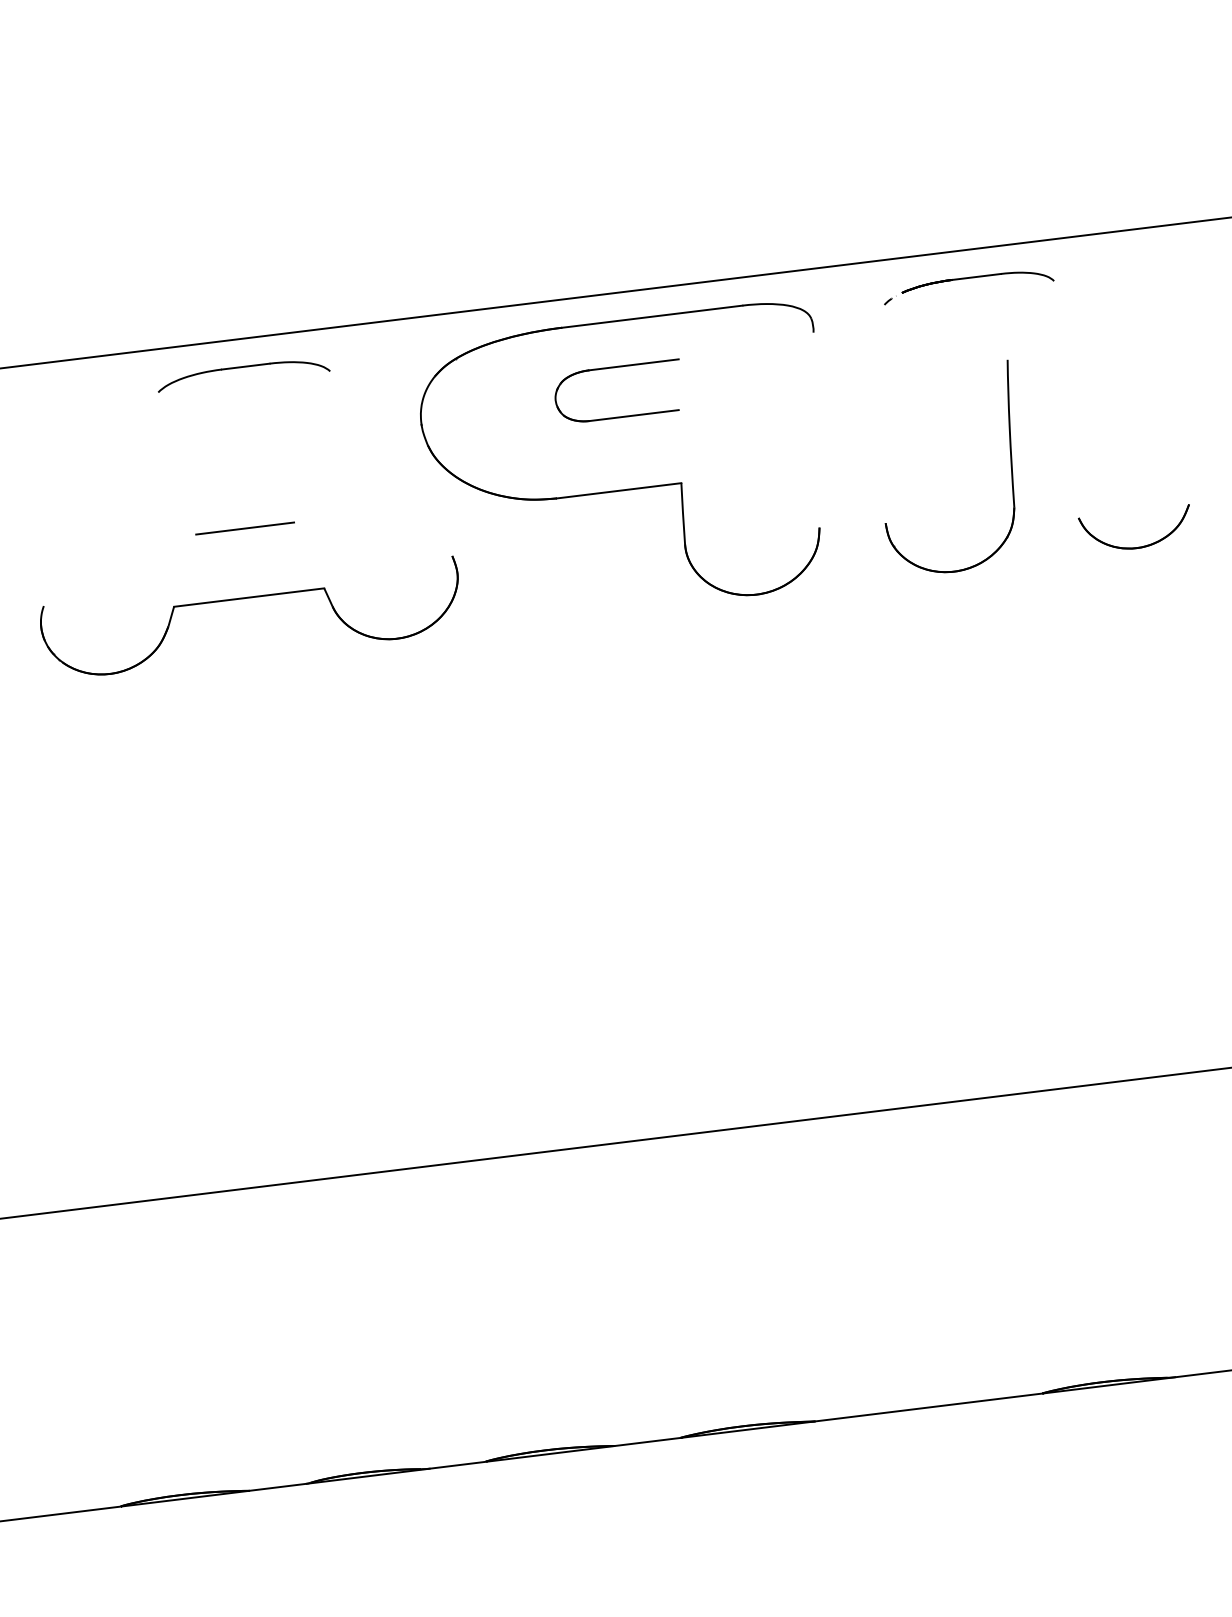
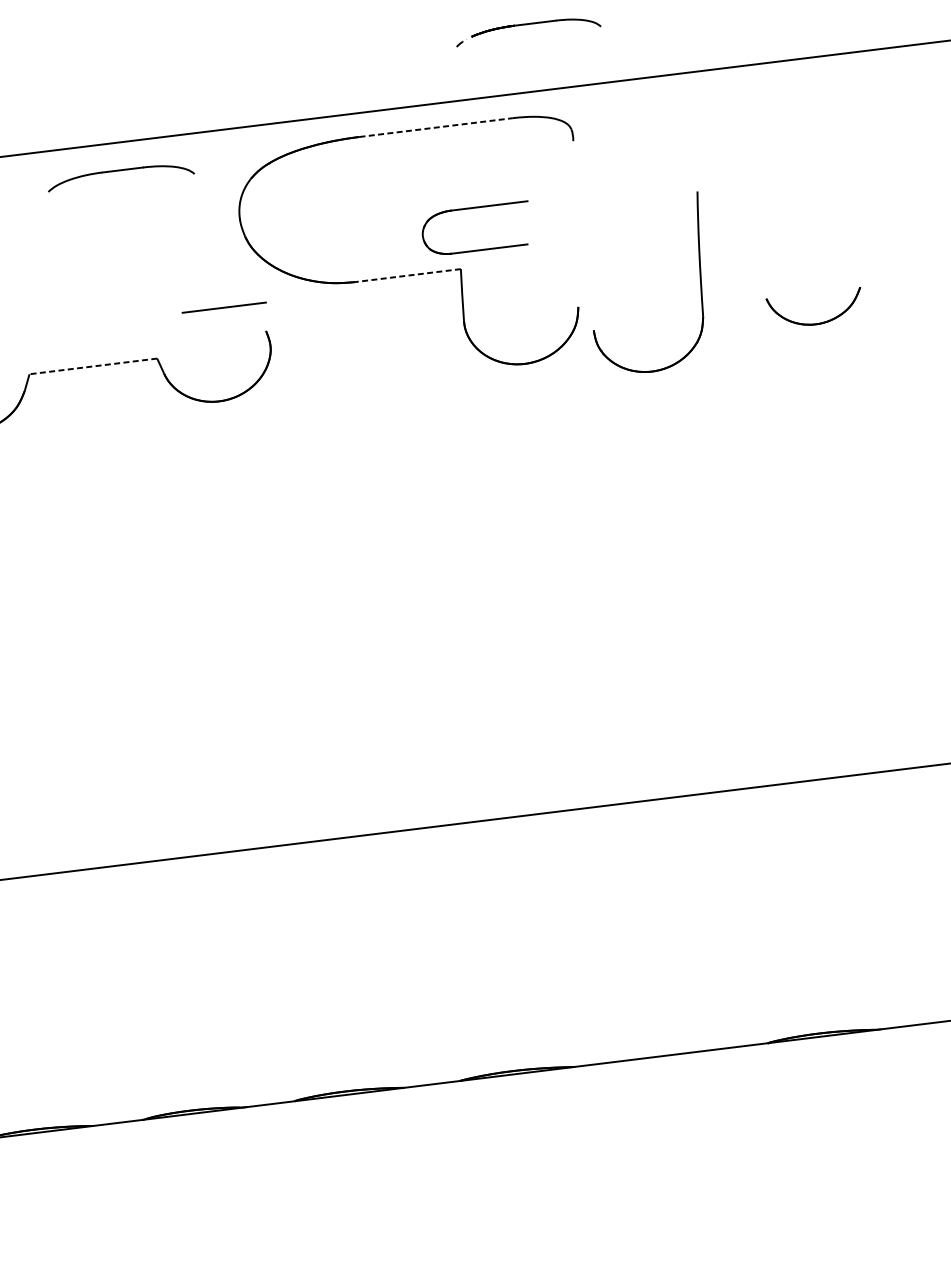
part: (966, 279) -> (526, 25), moved
line: (652, 316) -> (436, 127), solid -> dashed
part: (240, 368) -> (118, 171), moved
part: (614, 368) -> (472, 209), moved
part: (1010, 466) -> (699, 282), moved
line: (619, 490) -> (408, 275), solid -> dashed
line: (244, 528) -> (223, 307), moved
part: (1138, 546) -> (817, 322), moved
line: (249, 597) -> (93, 366), solid -> dashed

